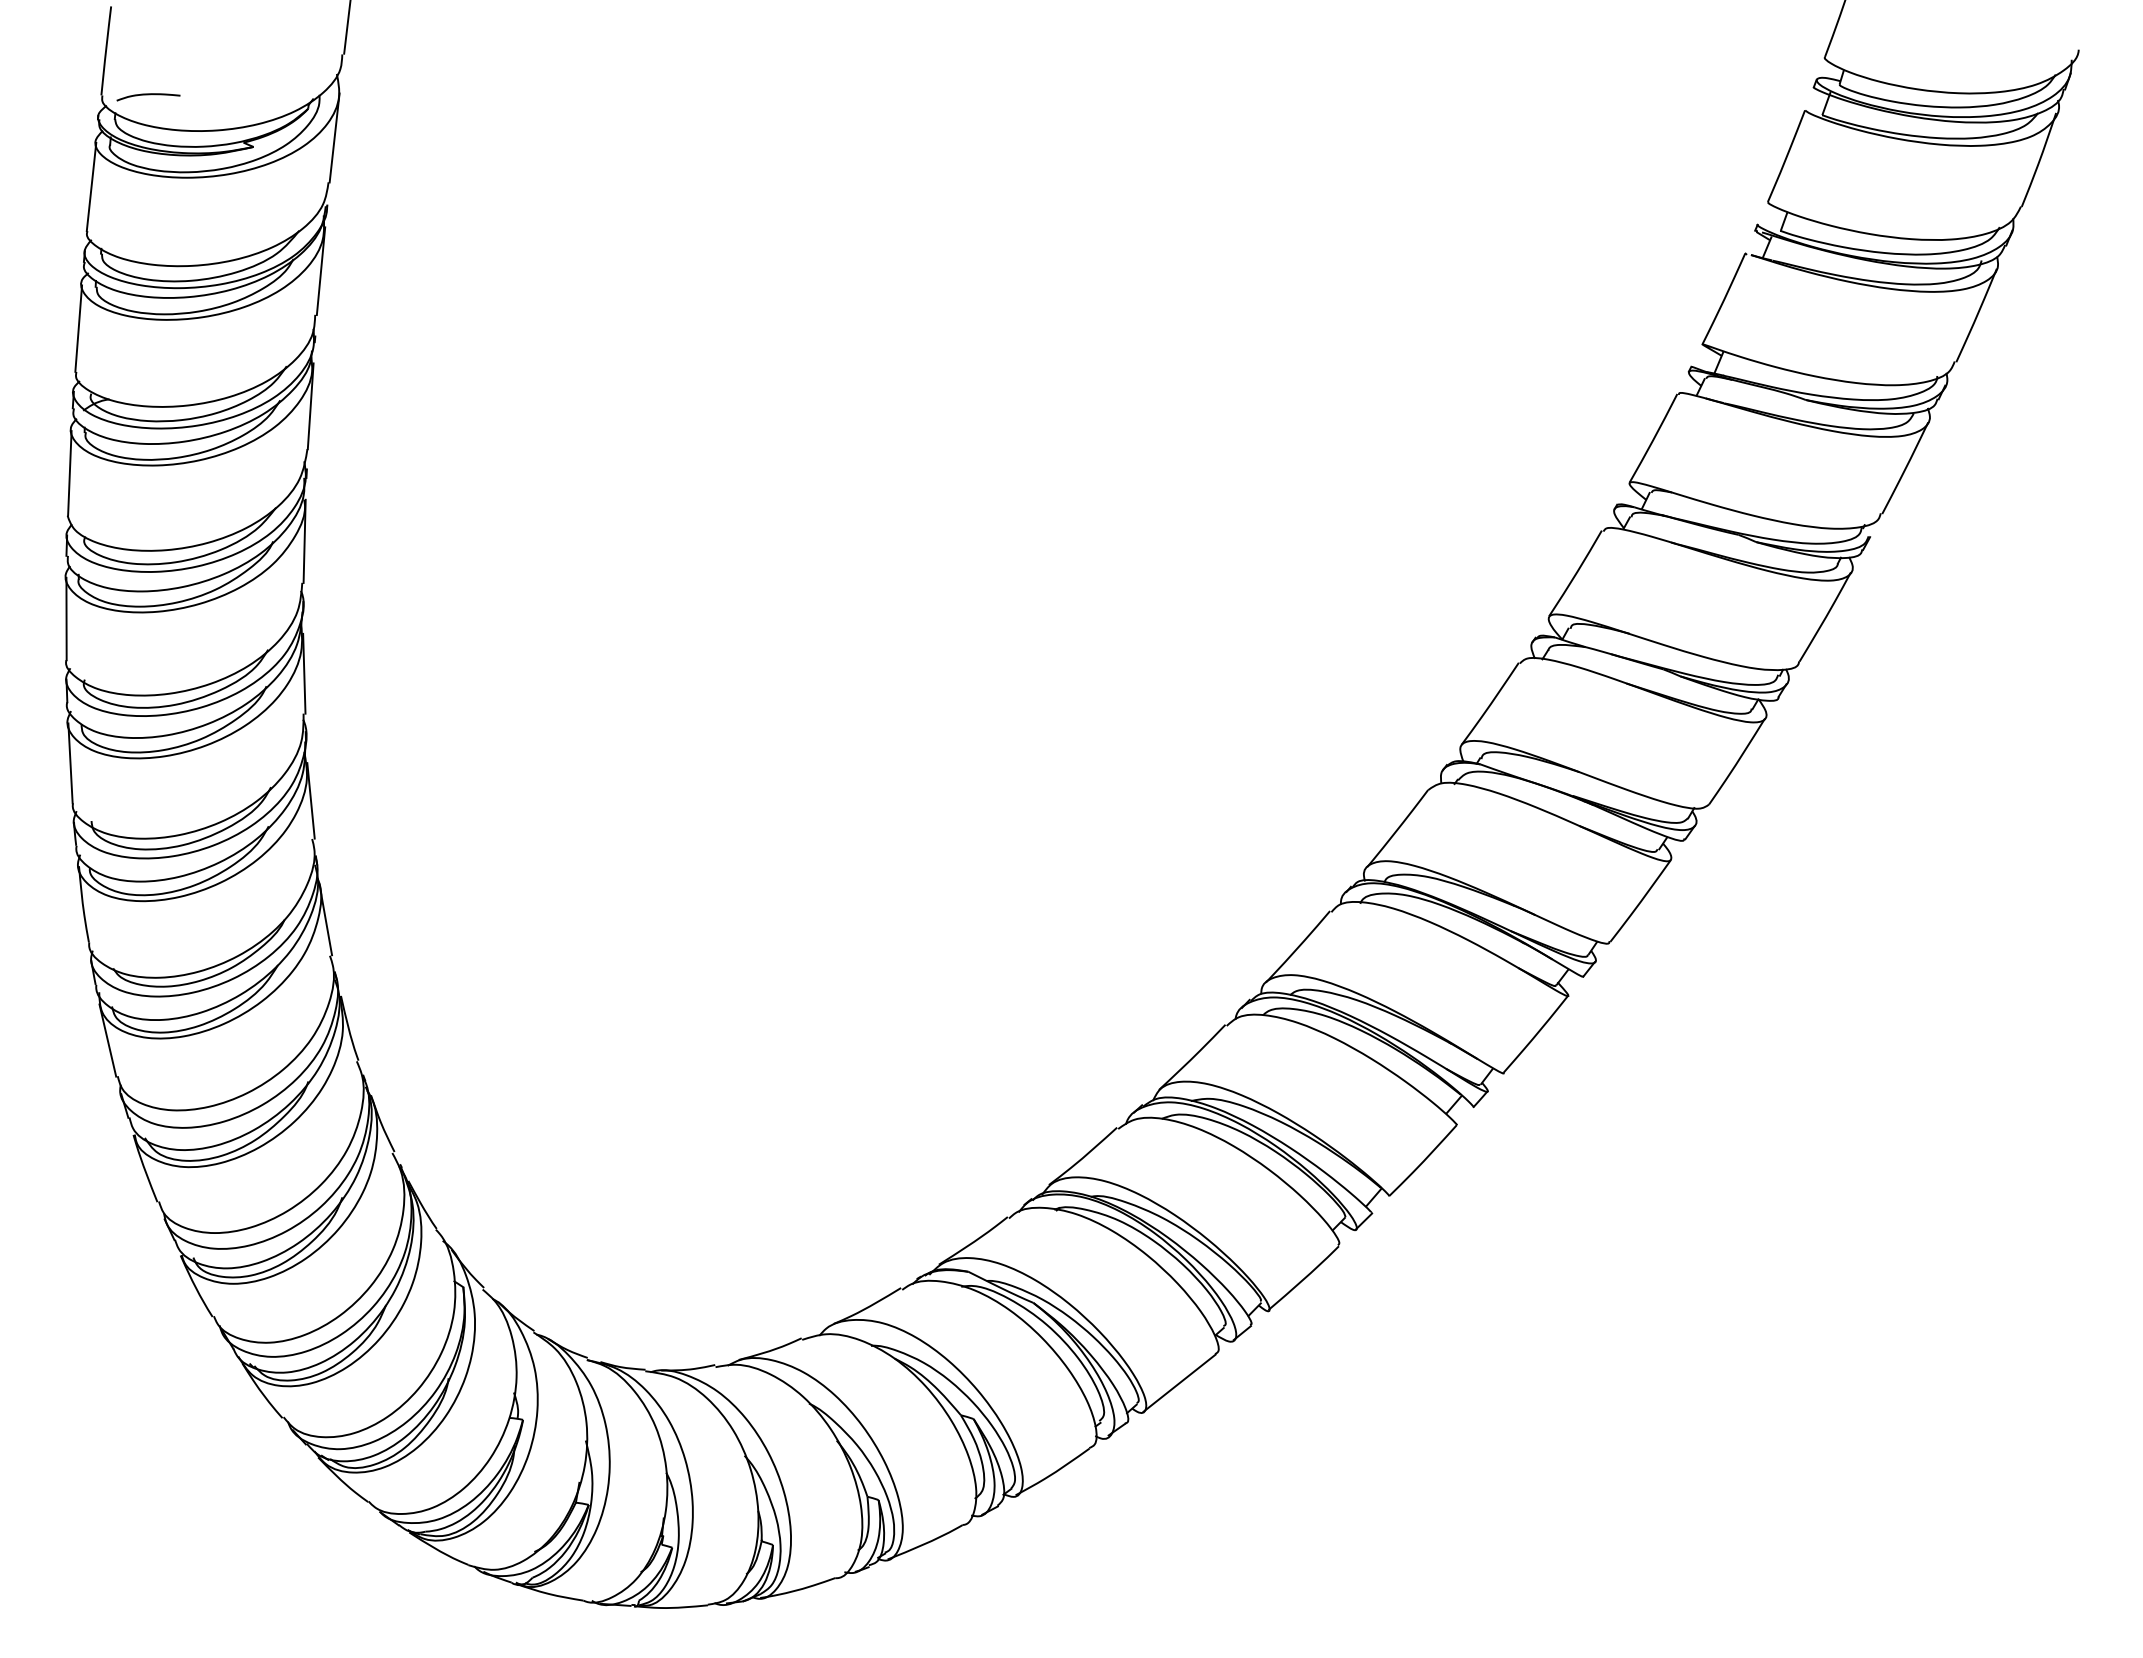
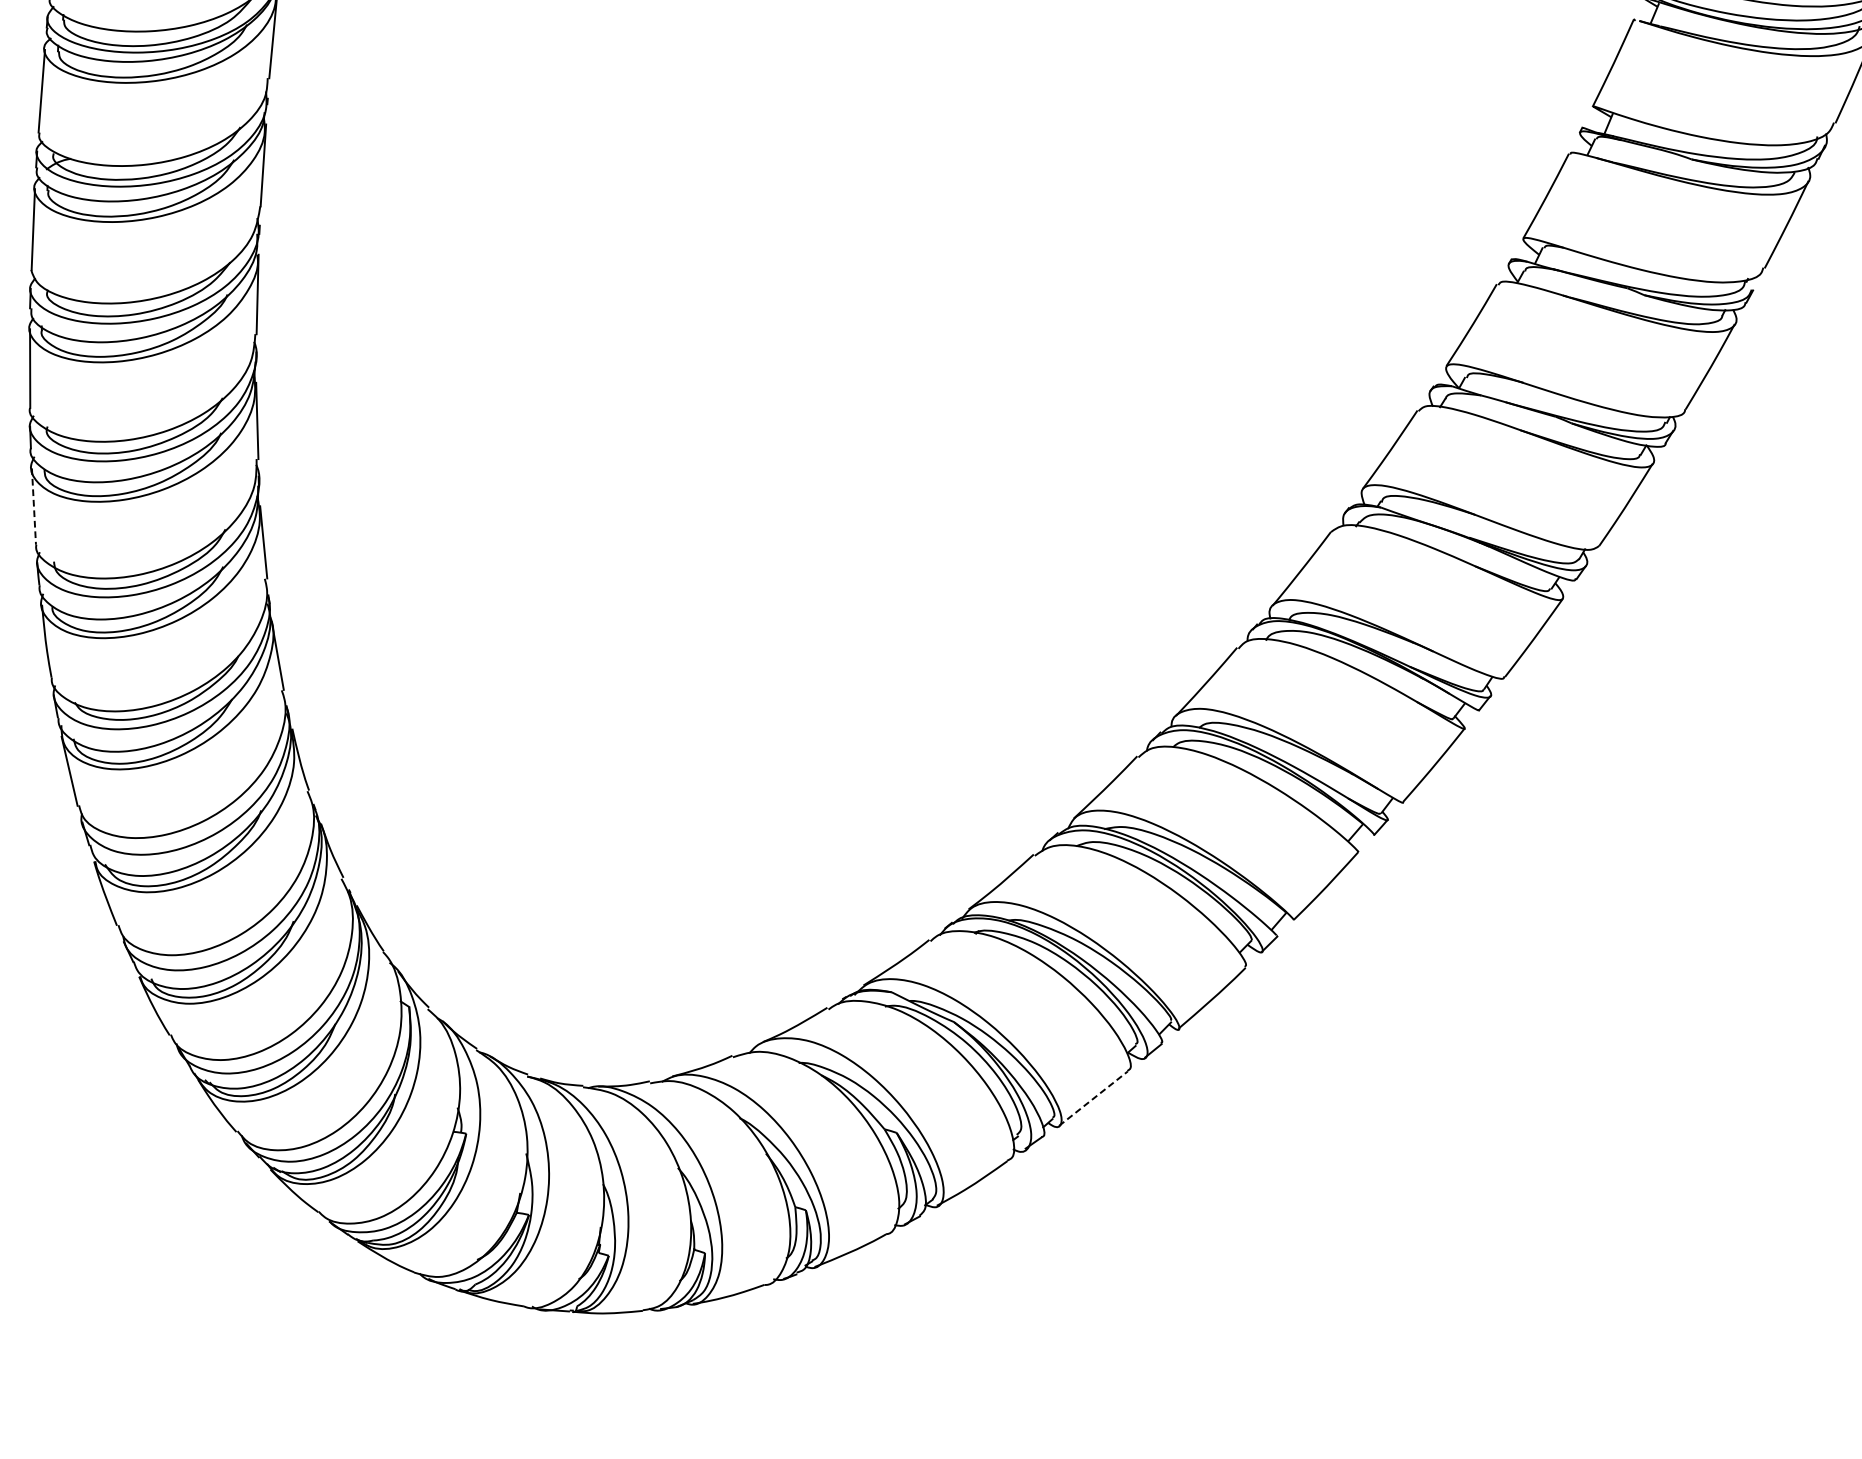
line: (70, 763) -> (33, 506), solid -> dashed
line: (1179, 1383) -> (1093, 1098), solid -> dashed

